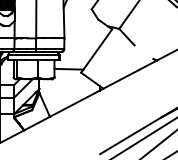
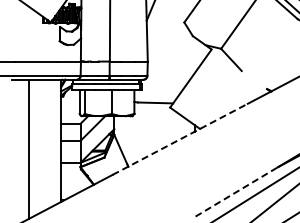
line: (88, 96) -> (180, 139), solid -> dashed
line: (131, 135) -> (237, 191), solid -> dashed

